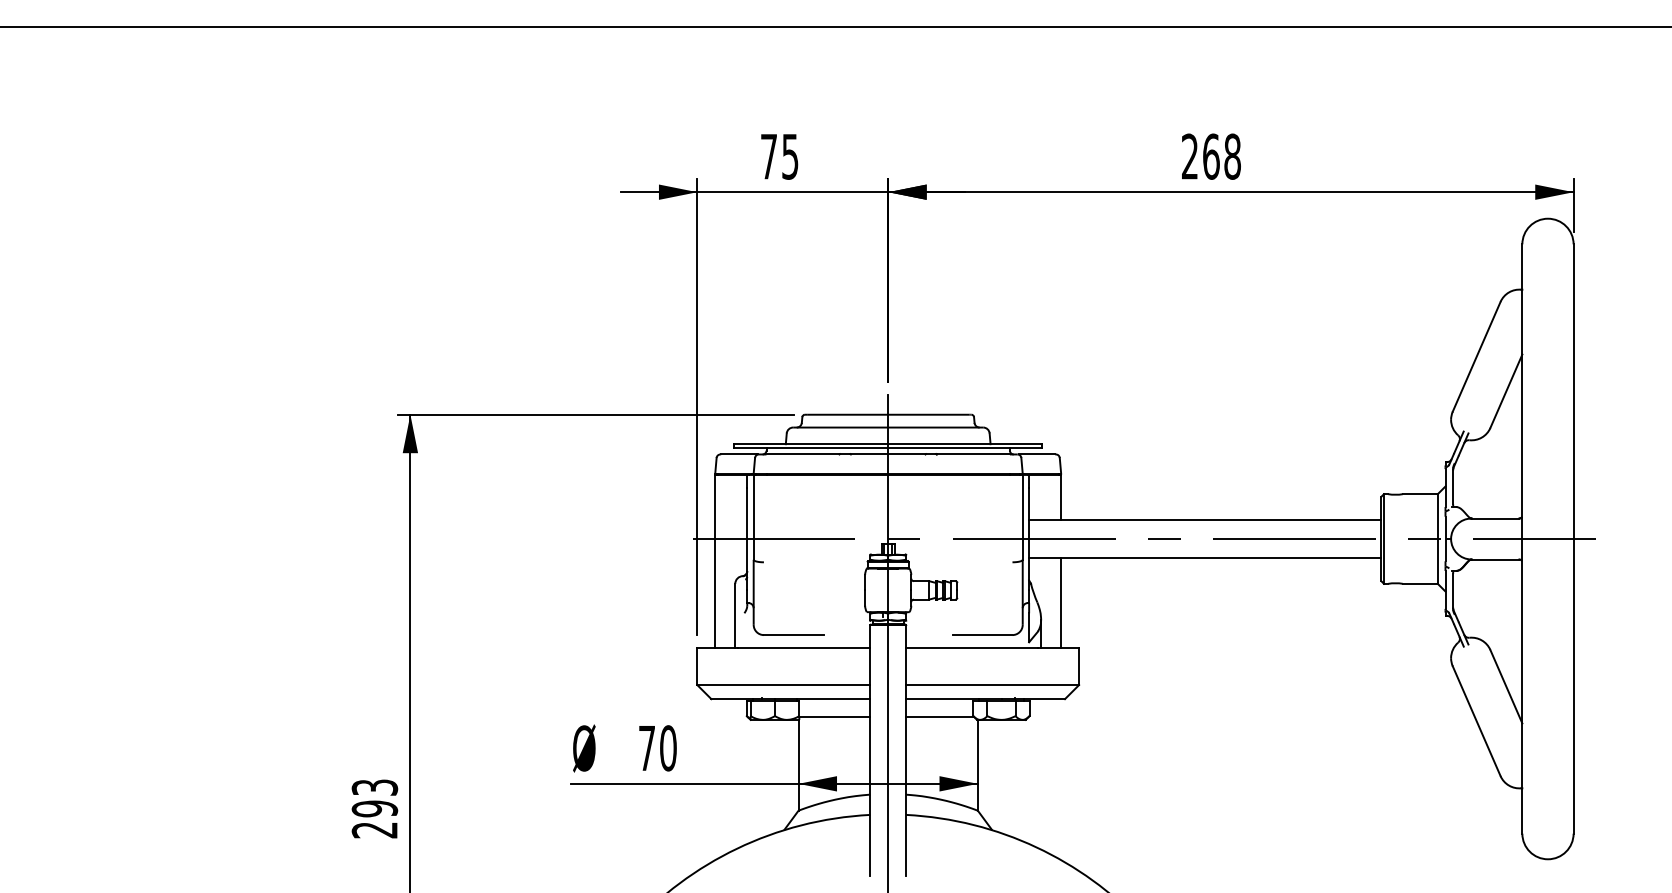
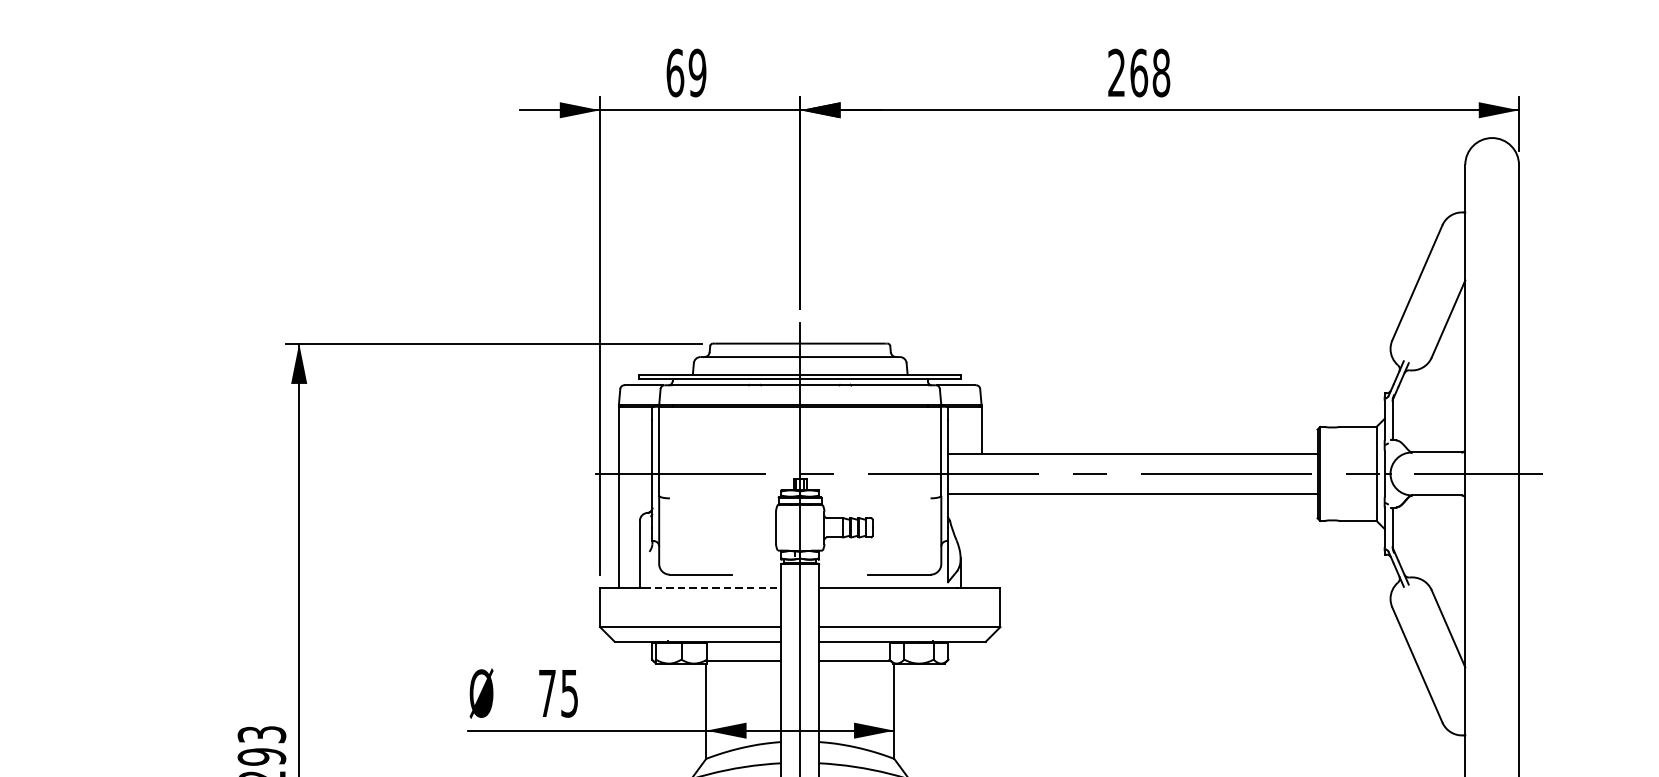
text: (779, 156) -> (686, 72), 75 -> 69
line: (1061, 602) -> (981, 540), removed
line: (804, 647) -> (712, 587), solid -> dashed
text: (668, 748) -> (569, 693), 70 -> 75

